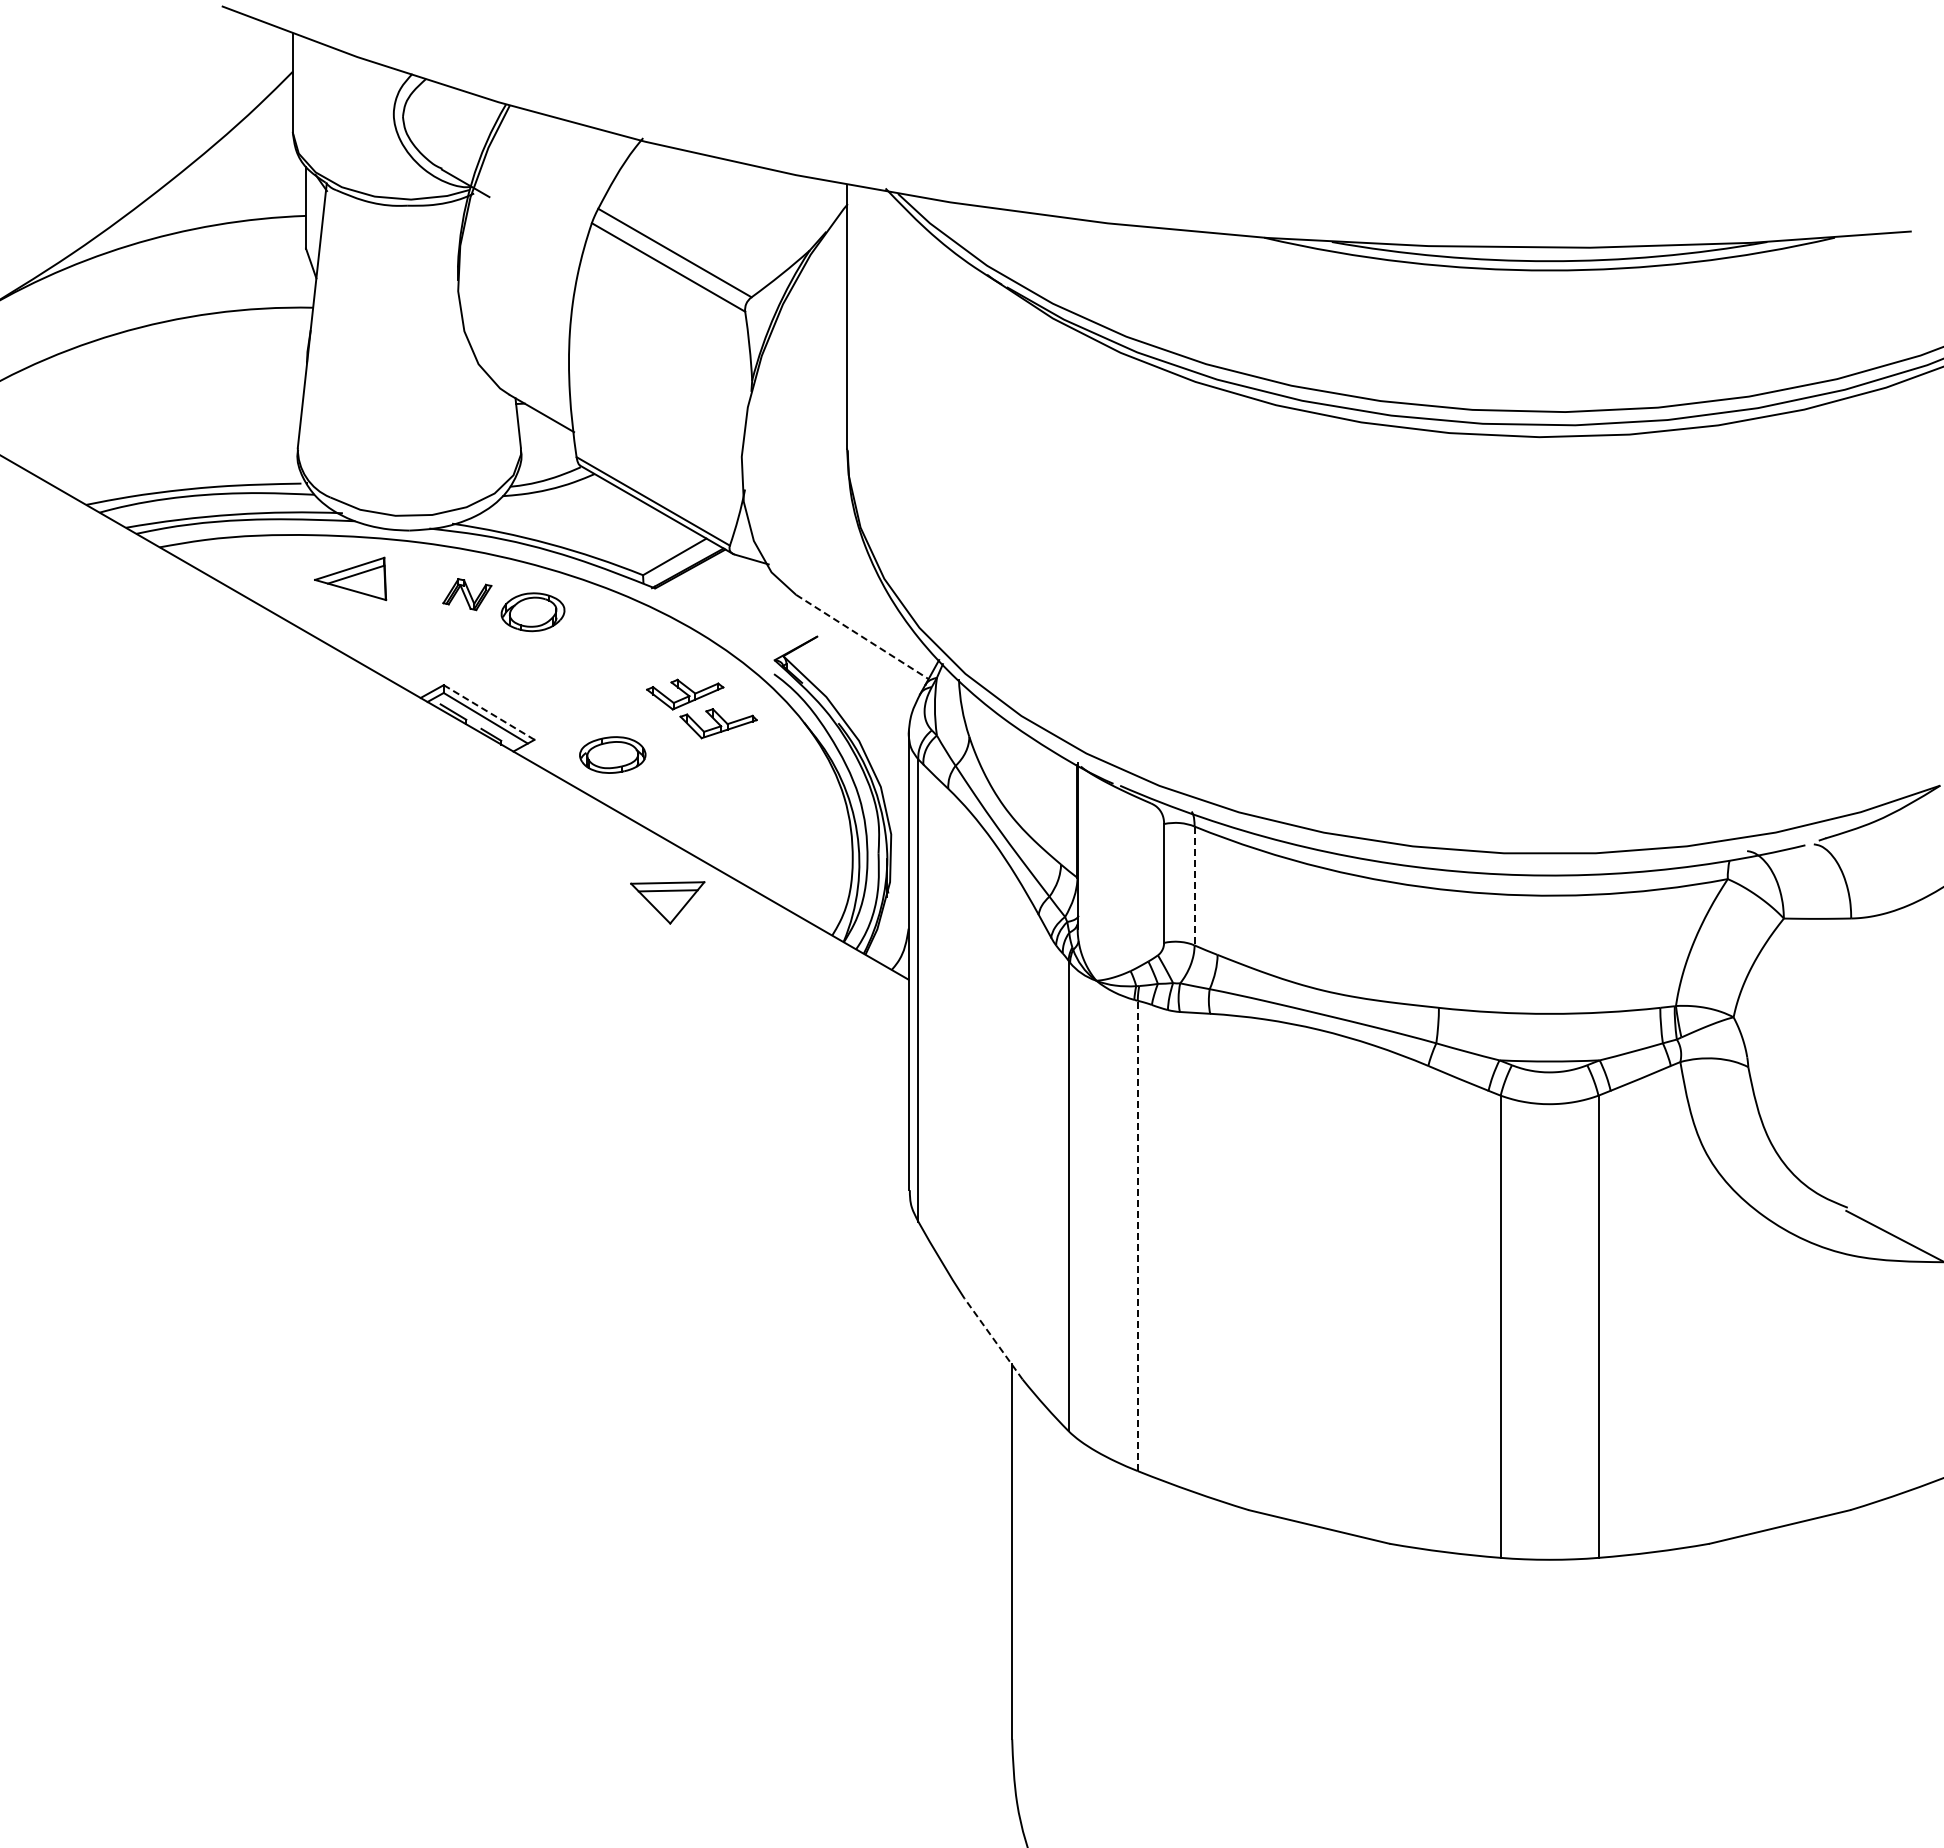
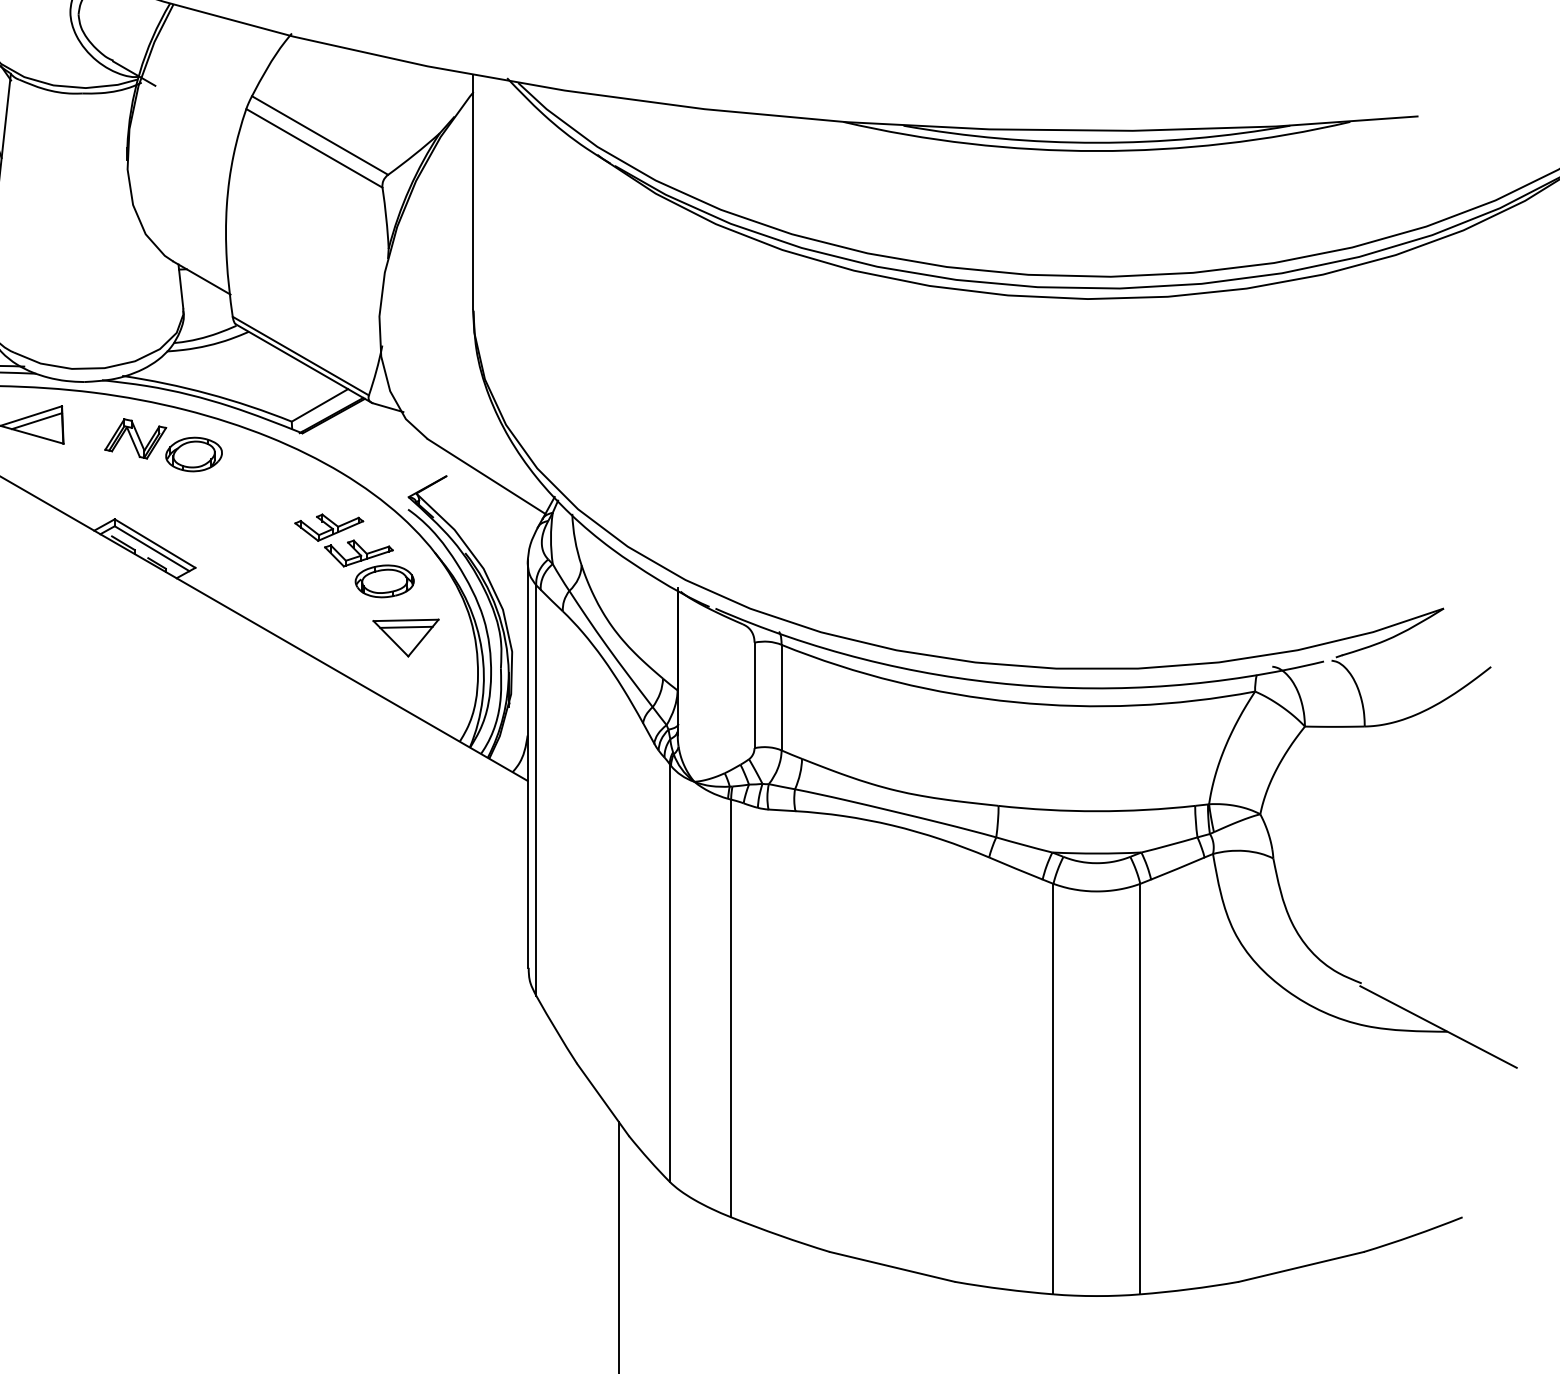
part: (467, 594) -> (135, 438), size x1.43
line: (862, 637) -> (486, 476), dashed -> solid
line: (488, 712) -> (154, 543), dashed -> solid
part: (612, 754) -> (384, 580), moved
line: (1194, 886) -> (781, 698), dashed -> solid
part: (667, 902) -> (405, 637), moved
line: (1137, 1235) -> (730, 1008), dashed -> solid
line: (993, 1338) -> (603, 1099), dashed -> solid

